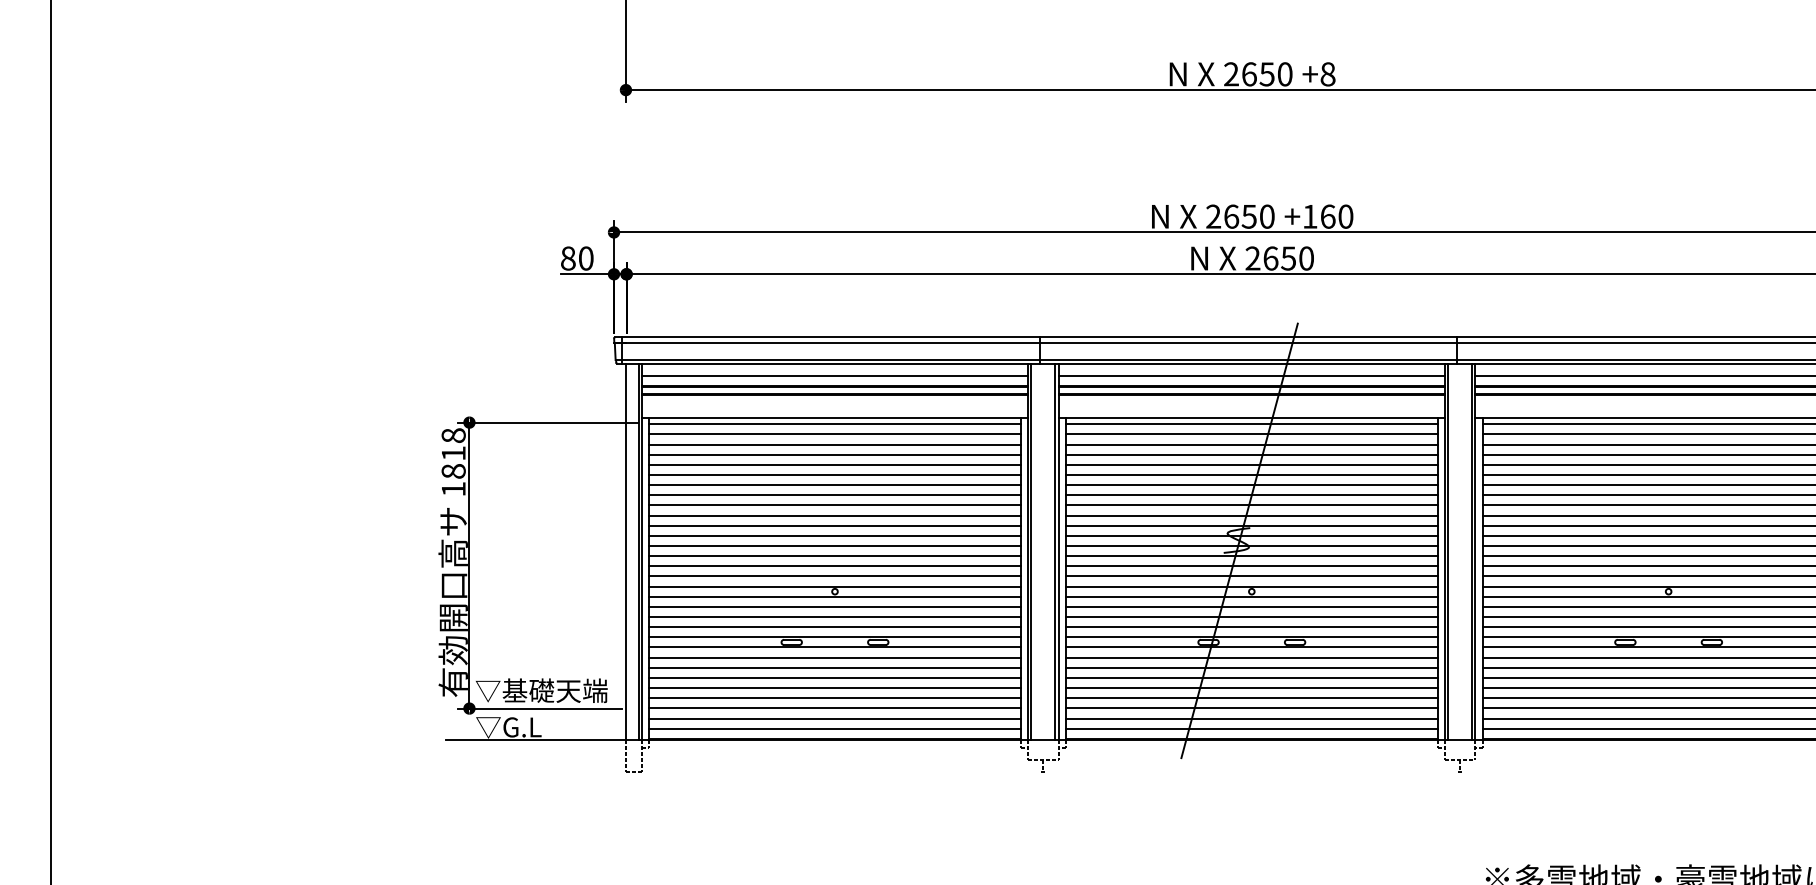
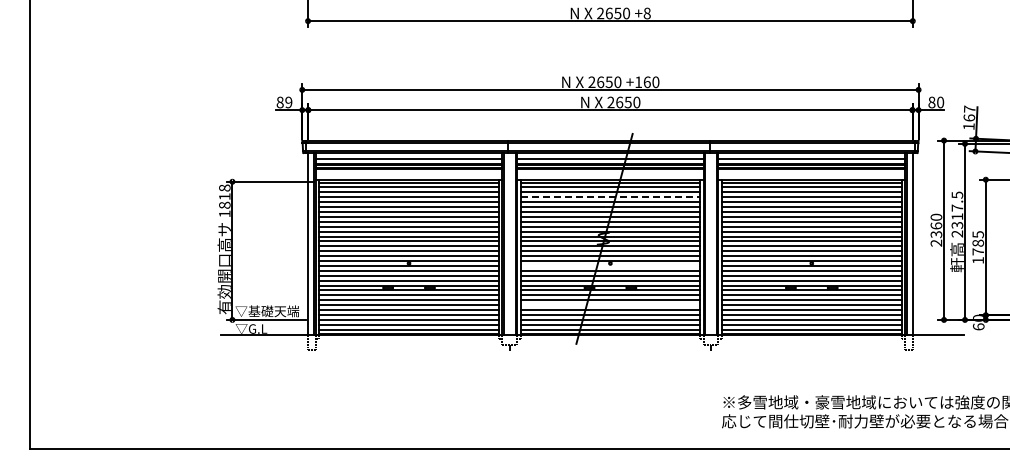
text: (585, 258) -> (288, 102), 80 -> 89
line: (1251, 455) -> (610, 197), solid -> dashed
line: (1251, 595) -> (610, 265), removed
line: (1251, 678) -> (610, 305), removed

